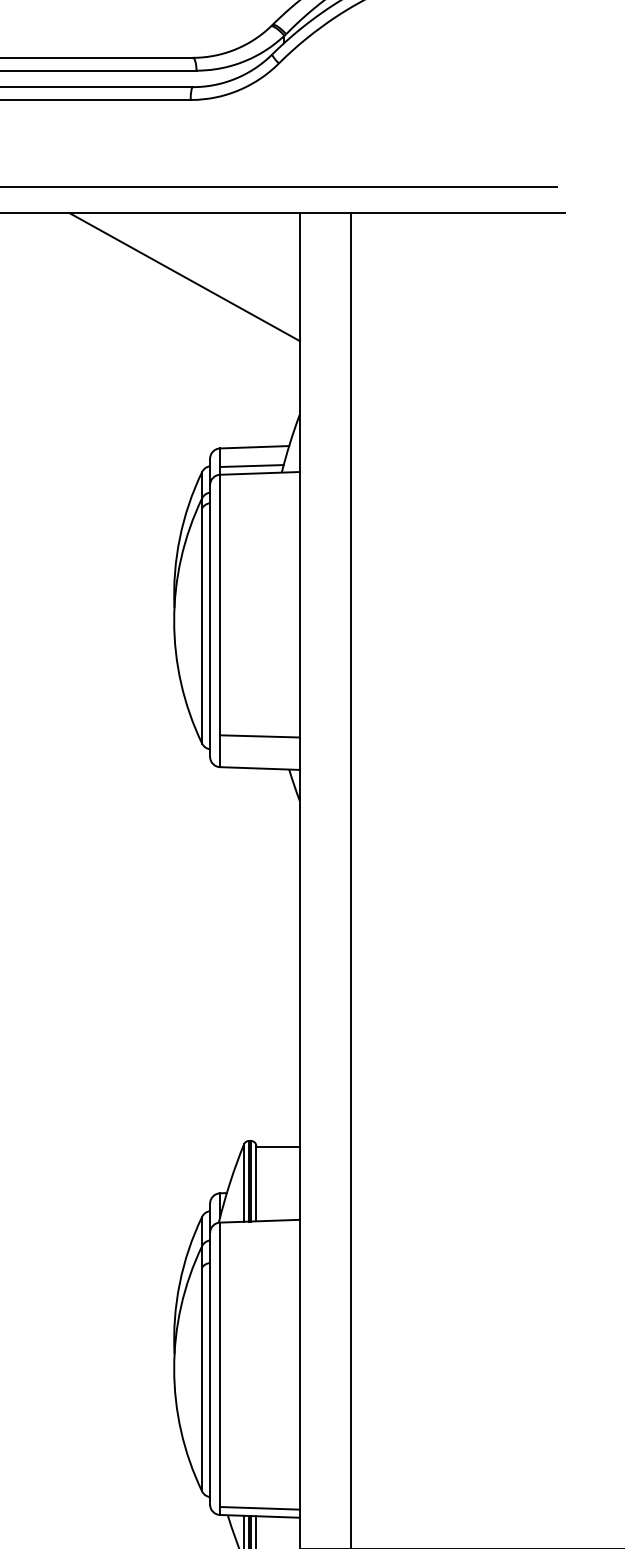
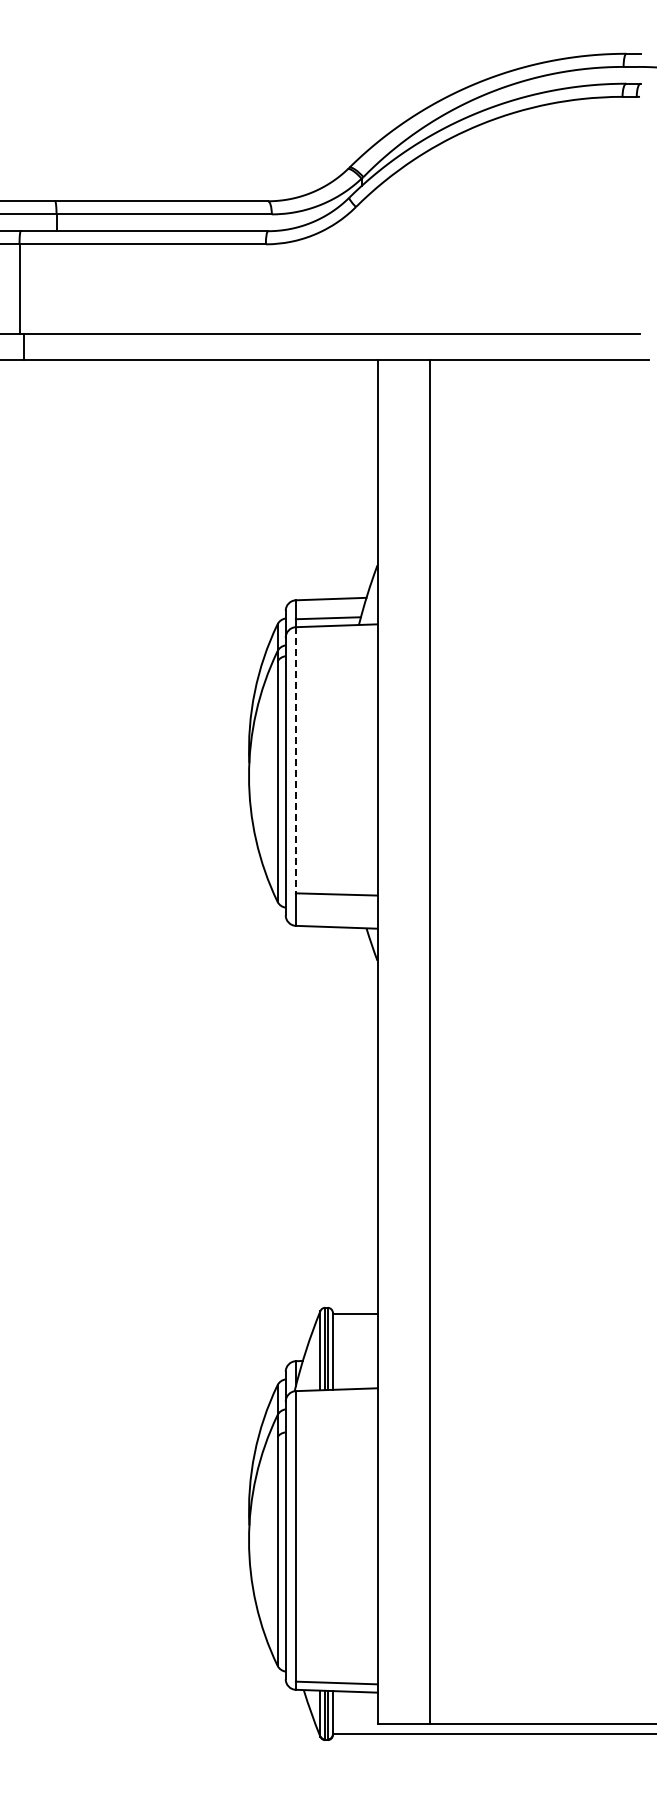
line: (184, 276) -> (259, 424), removed
line: (219, 605) -> (295, 760), solid -> dashed

